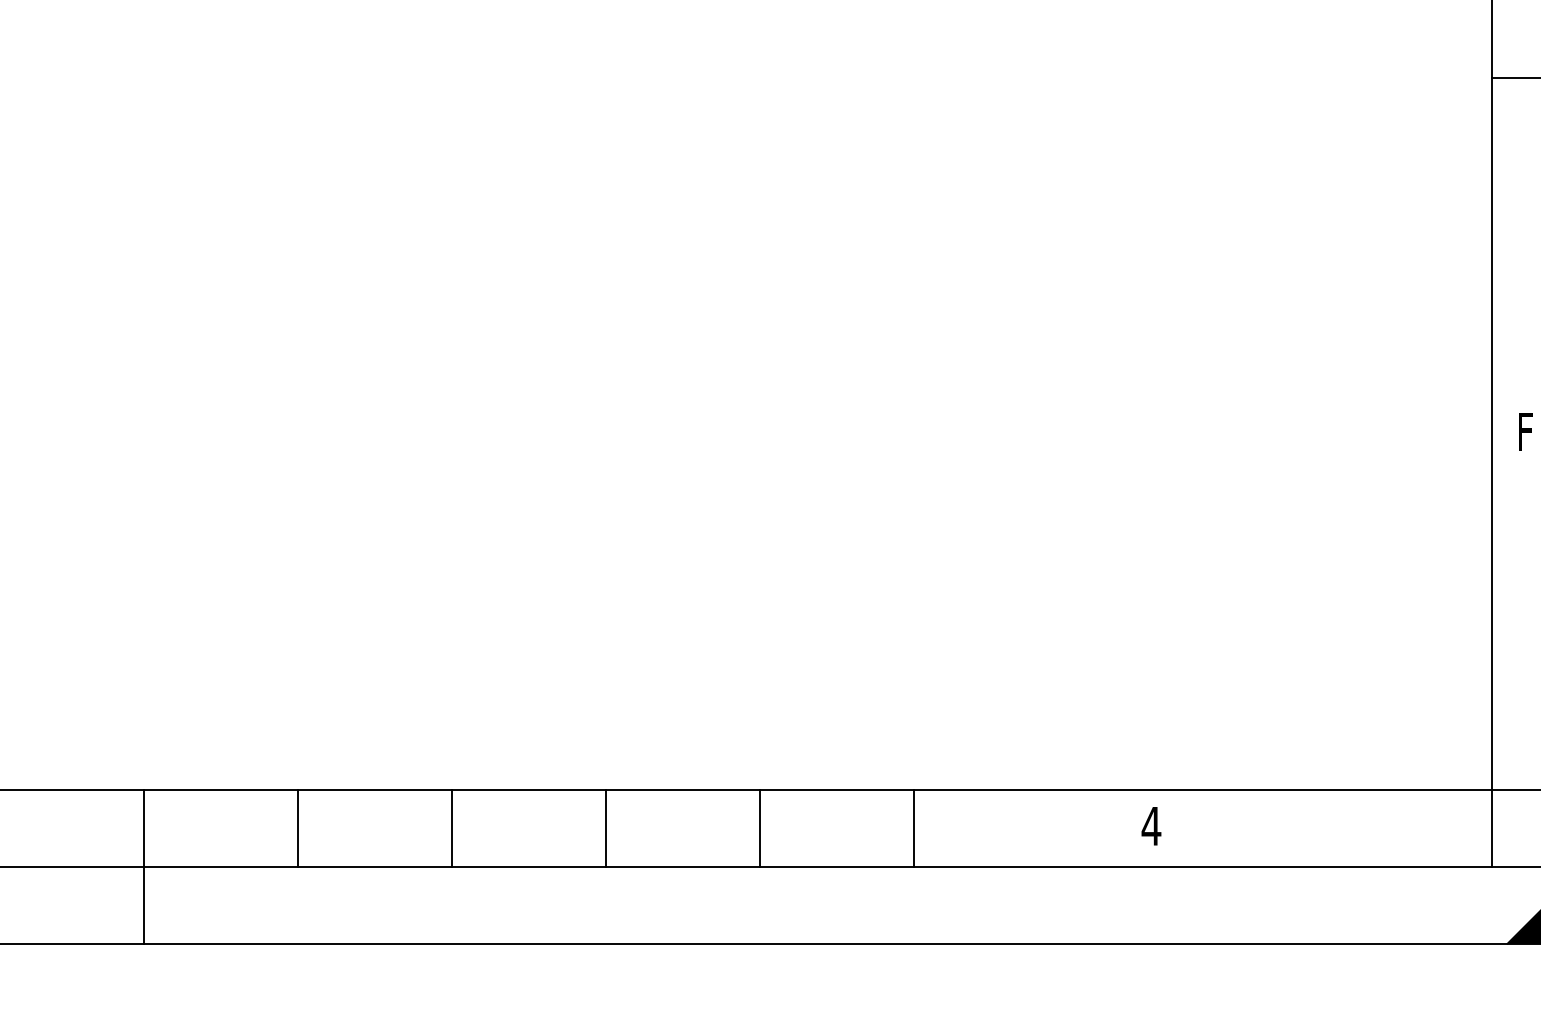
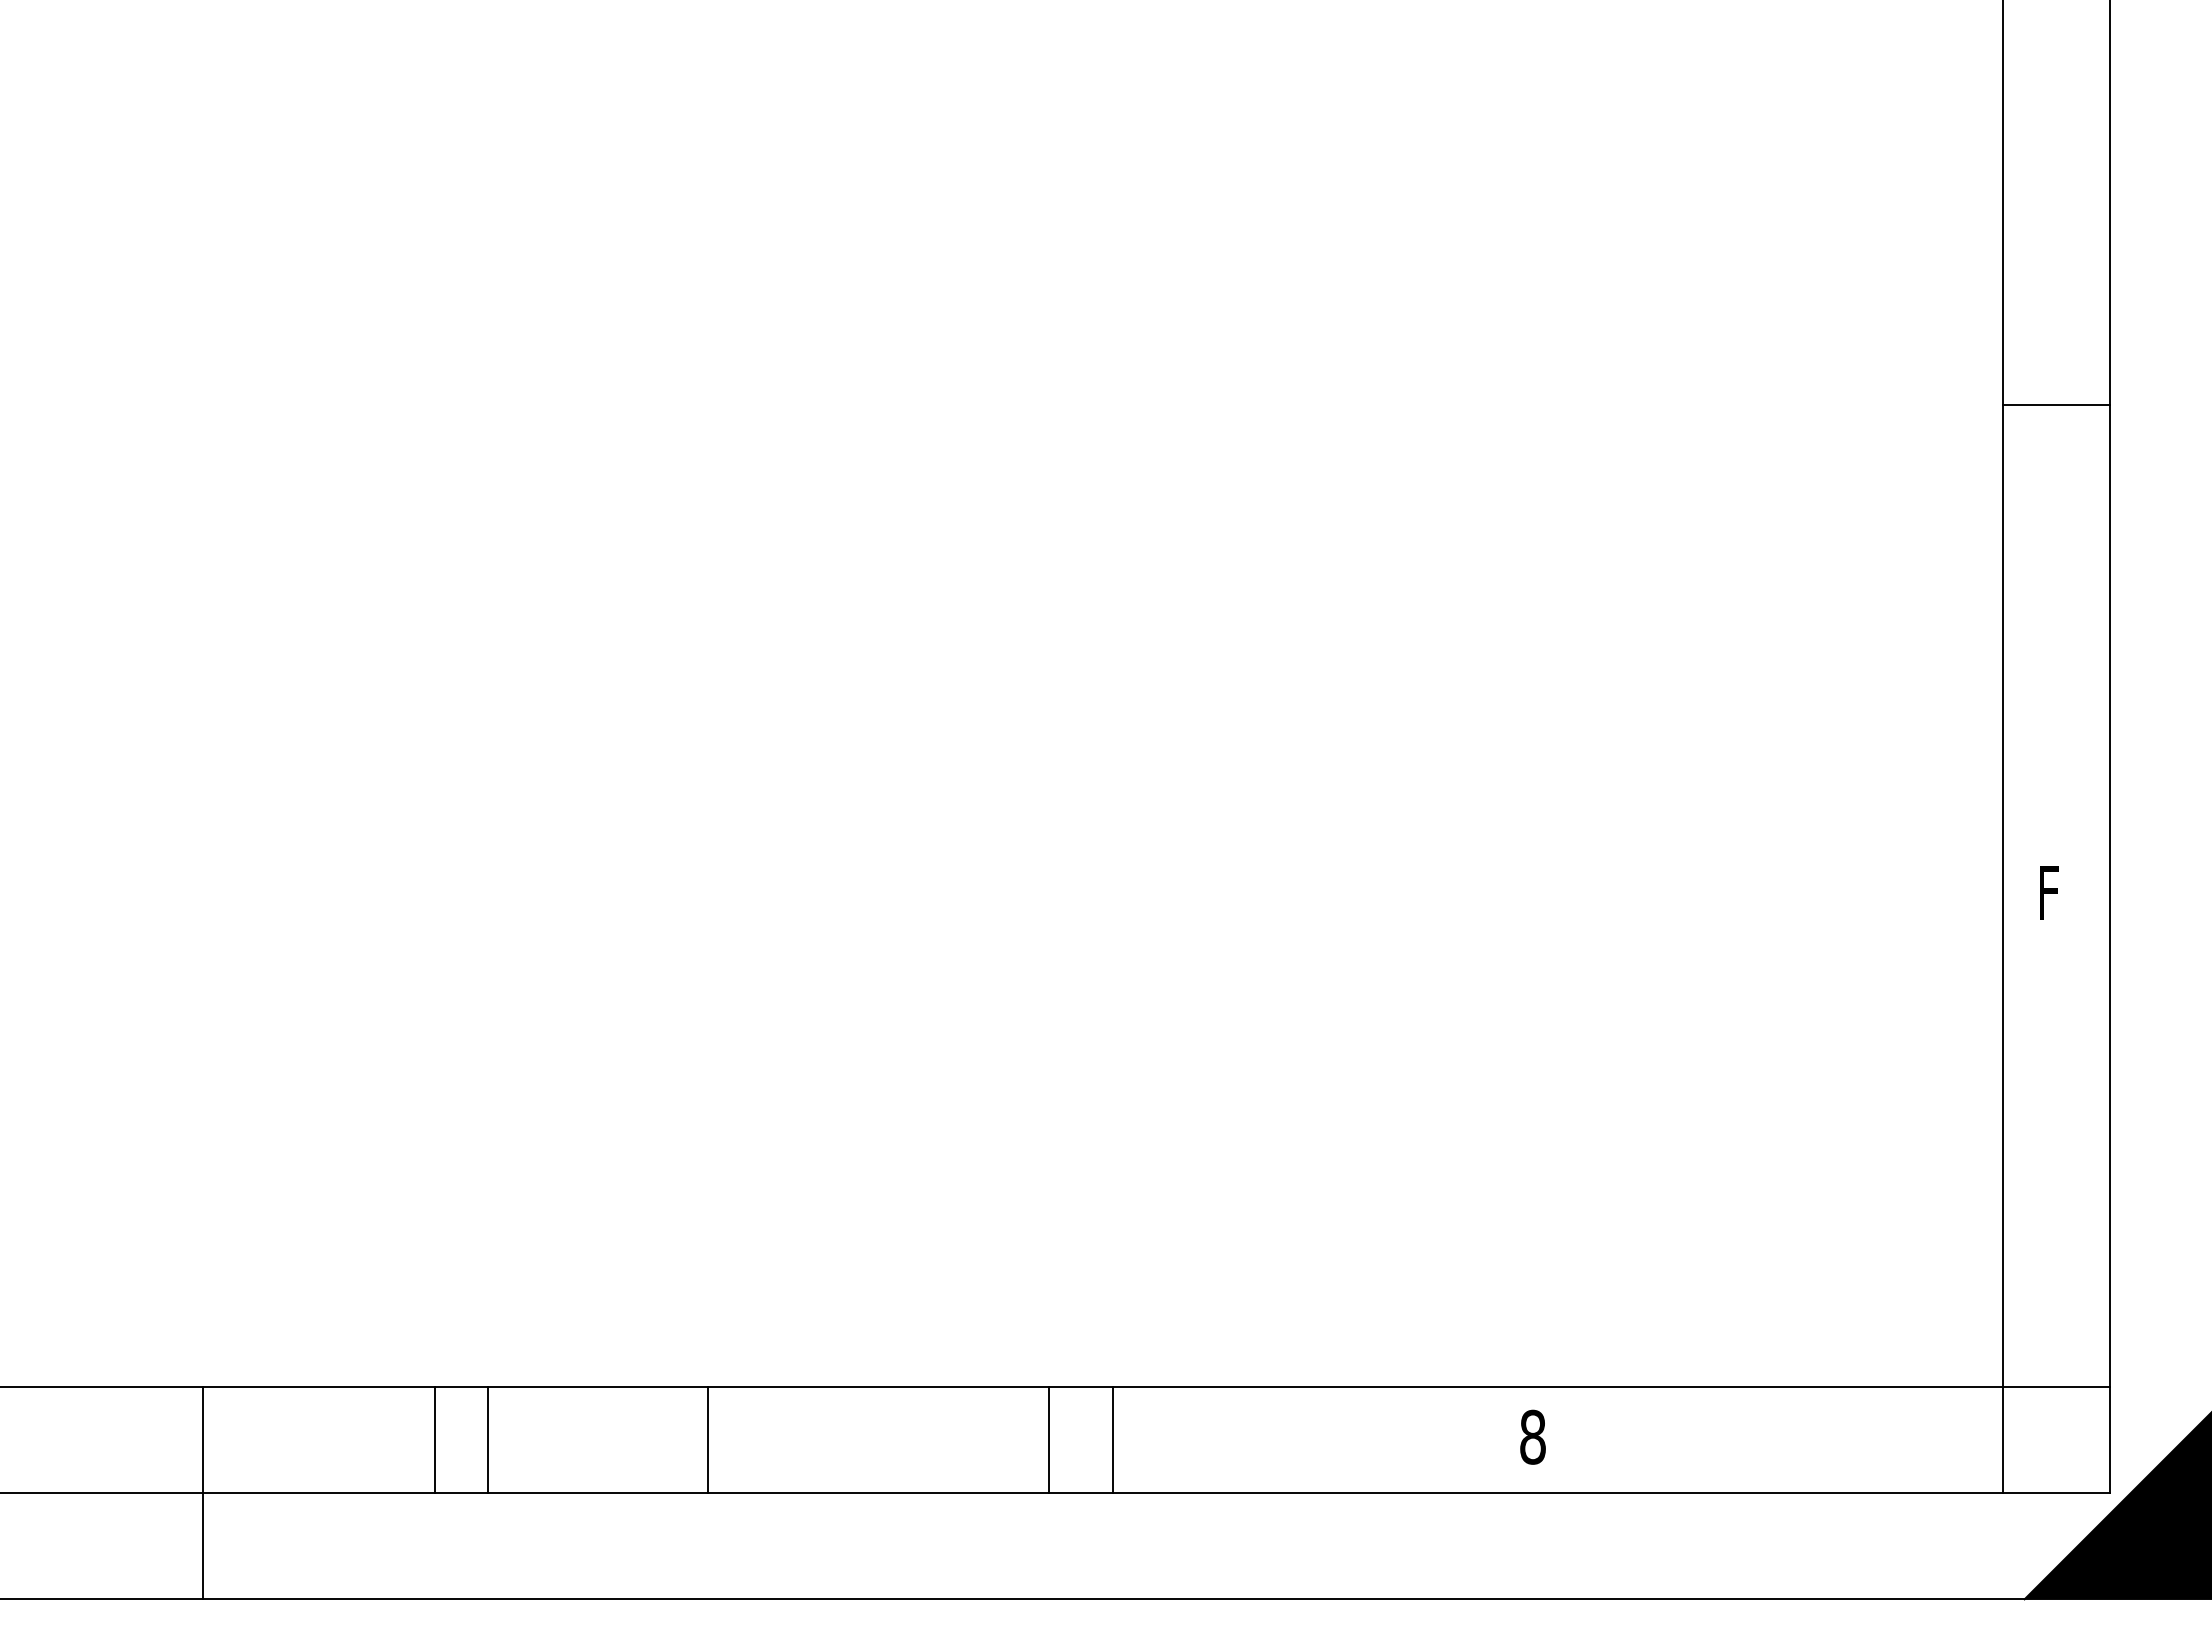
text: (1151, 825) -> (1532, 1436), 4 -> 8
line: (297, 827) -> (434, 1439), moved
line: (452, 827) -> (487, 1439), moved
line: (606, 827) -> (708, 1439), moved
line: (760, 827) -> (1049, 1439), moved
line: (914, 827) -> (1112, 1439), moved
line: (144, 866) -> (203, 1492), moved

